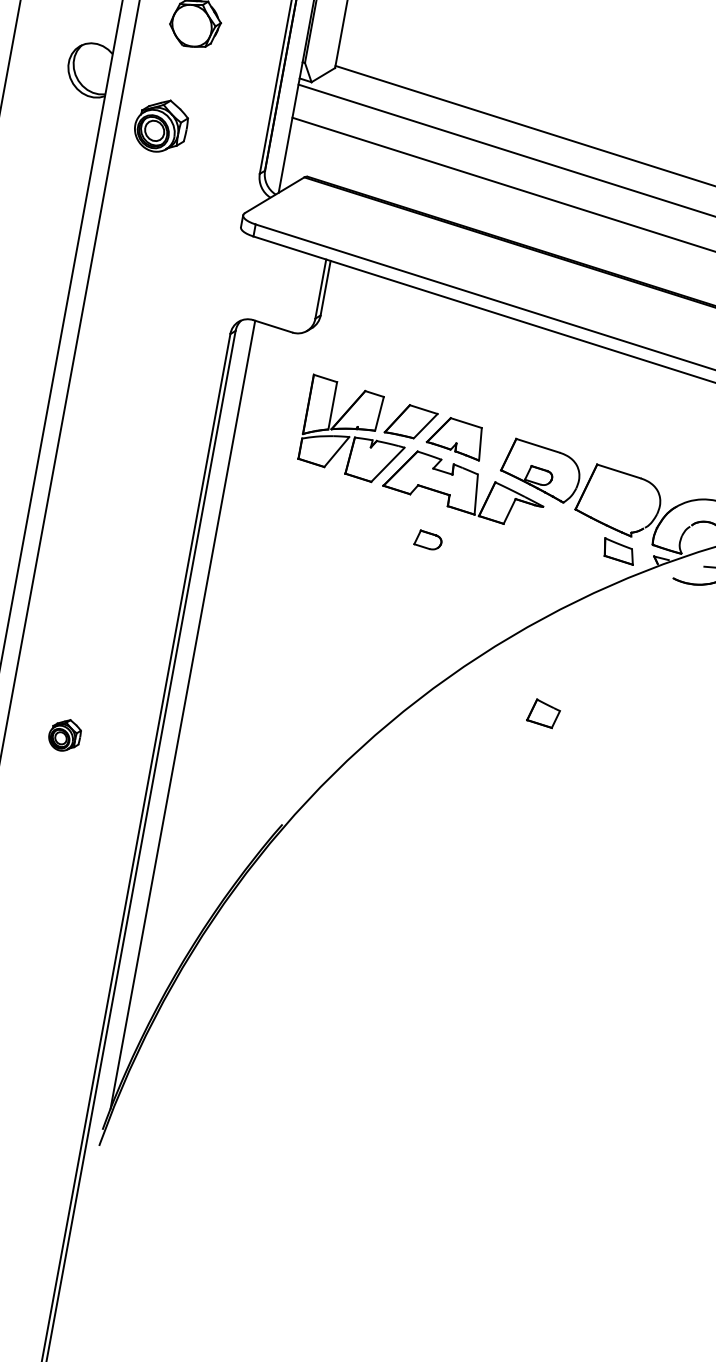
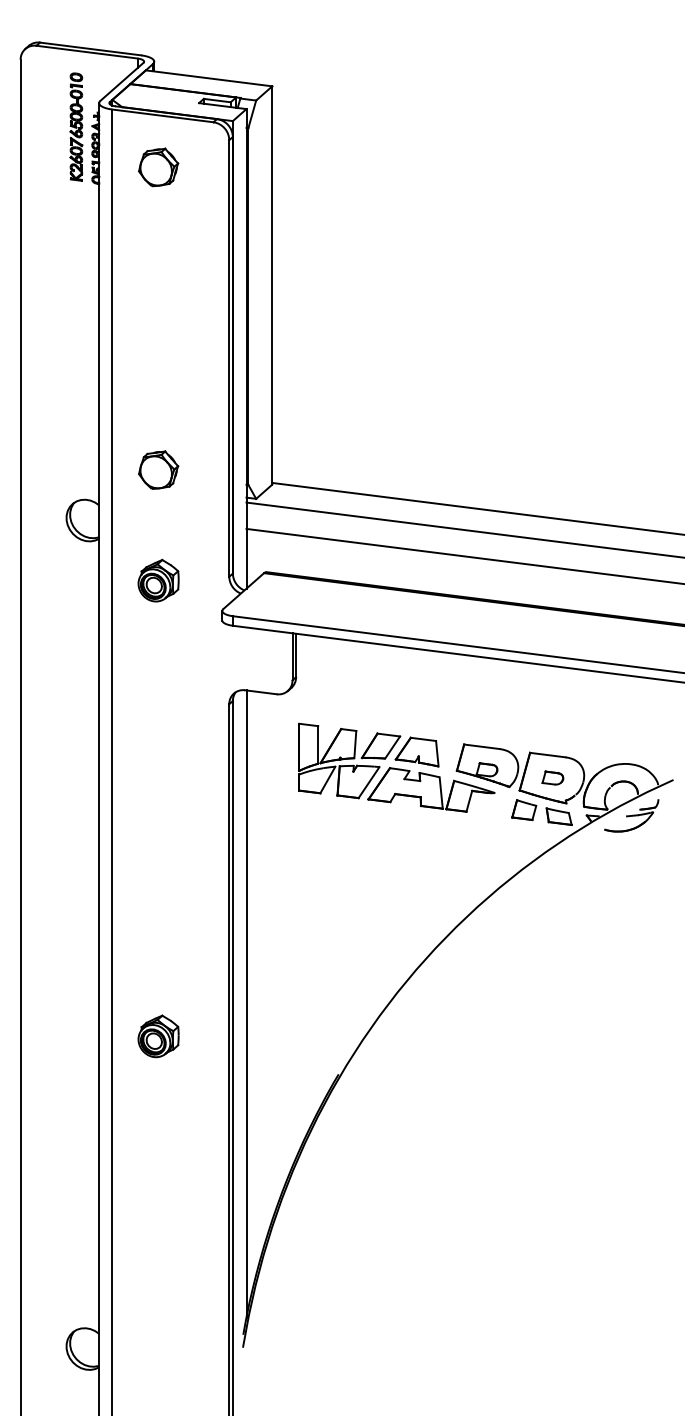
part: (161, 125) -> (158, 580), moved
part: (428, 539) -> (552, 777), moved
part: (544, 714) -> (524, 810), moved
part: (64, 735) -> (158, 1036), size x1.67

